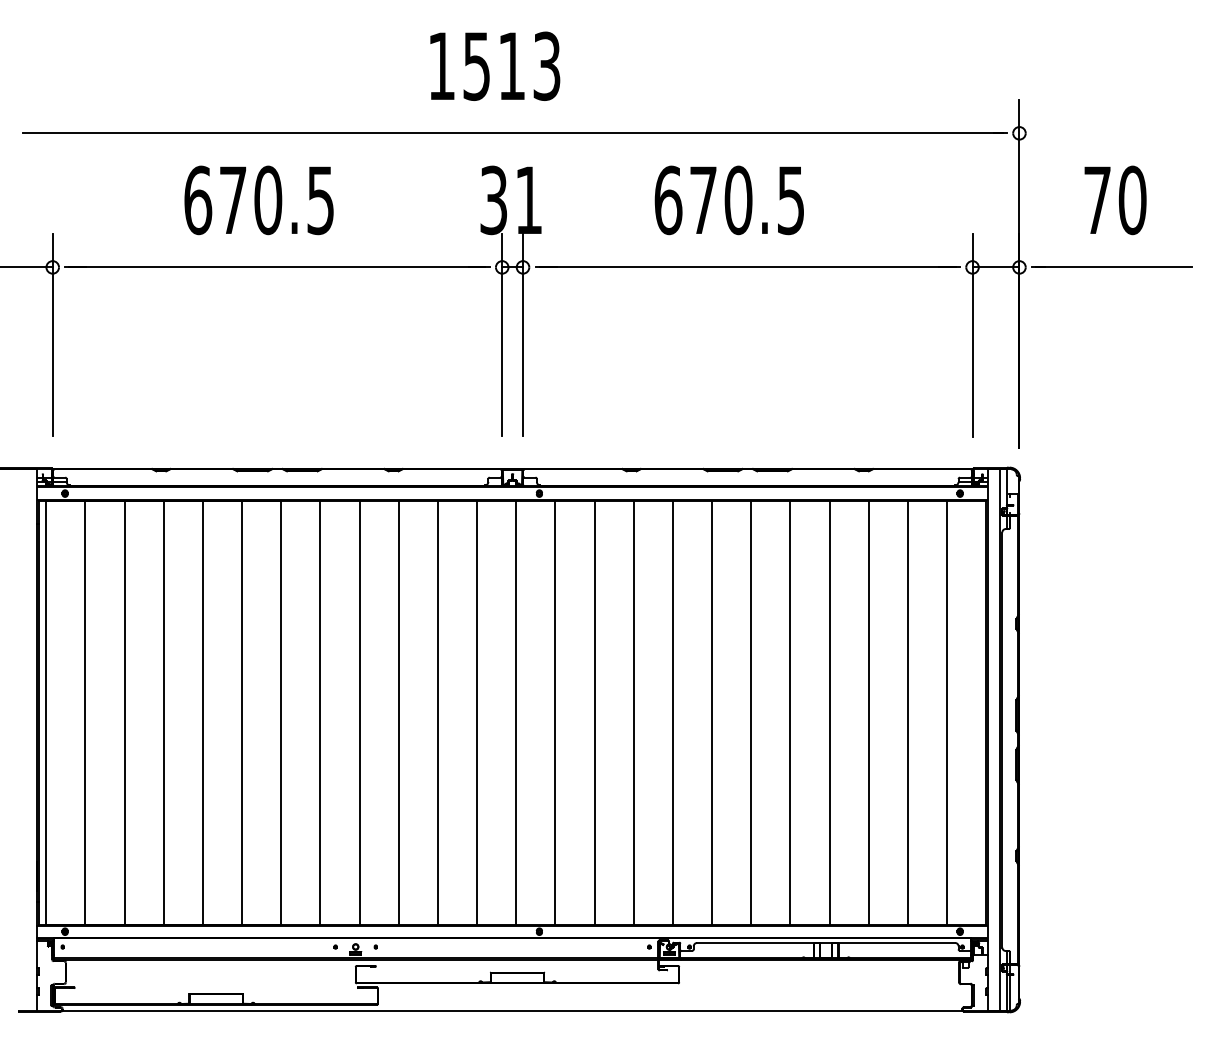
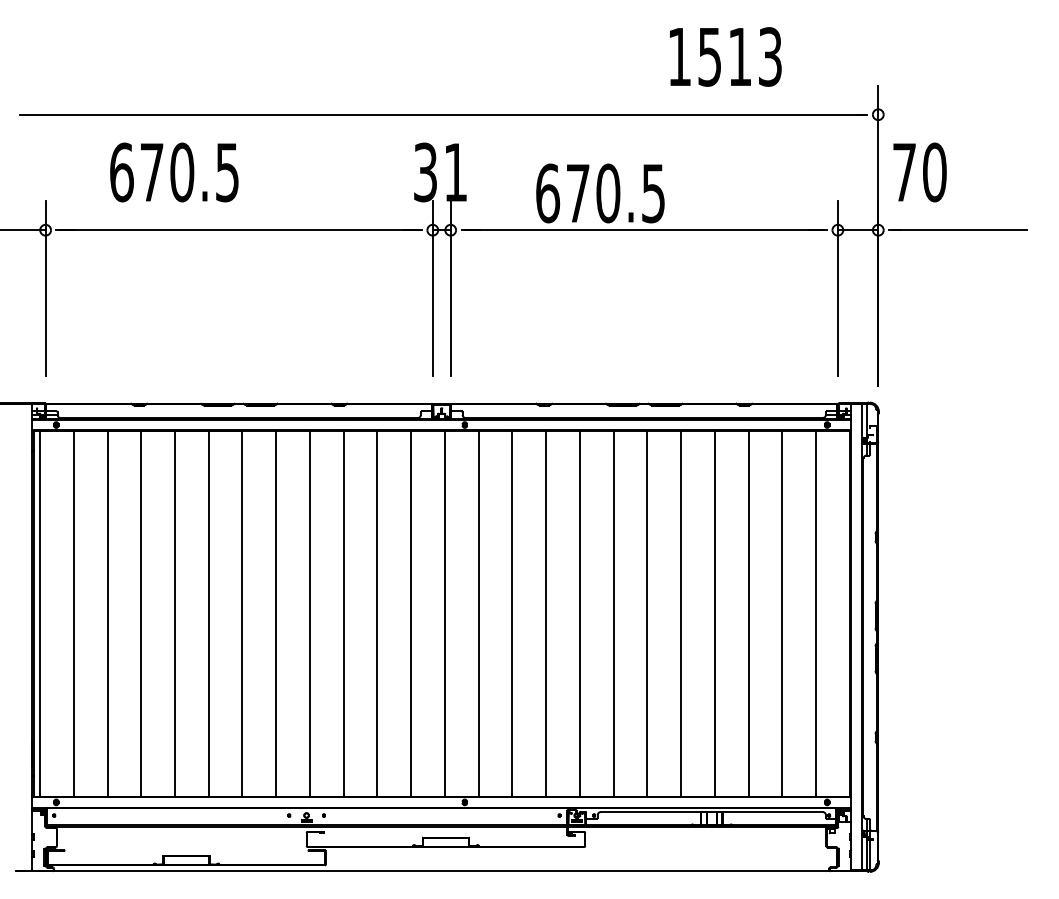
text: (494, 65) -> (725, 56), moved
text: (259, 200) -> (174, 172), moved
text: (729, 200) -> (600, 193), moved
text: (1114, 200) -> (919, 172), moved

